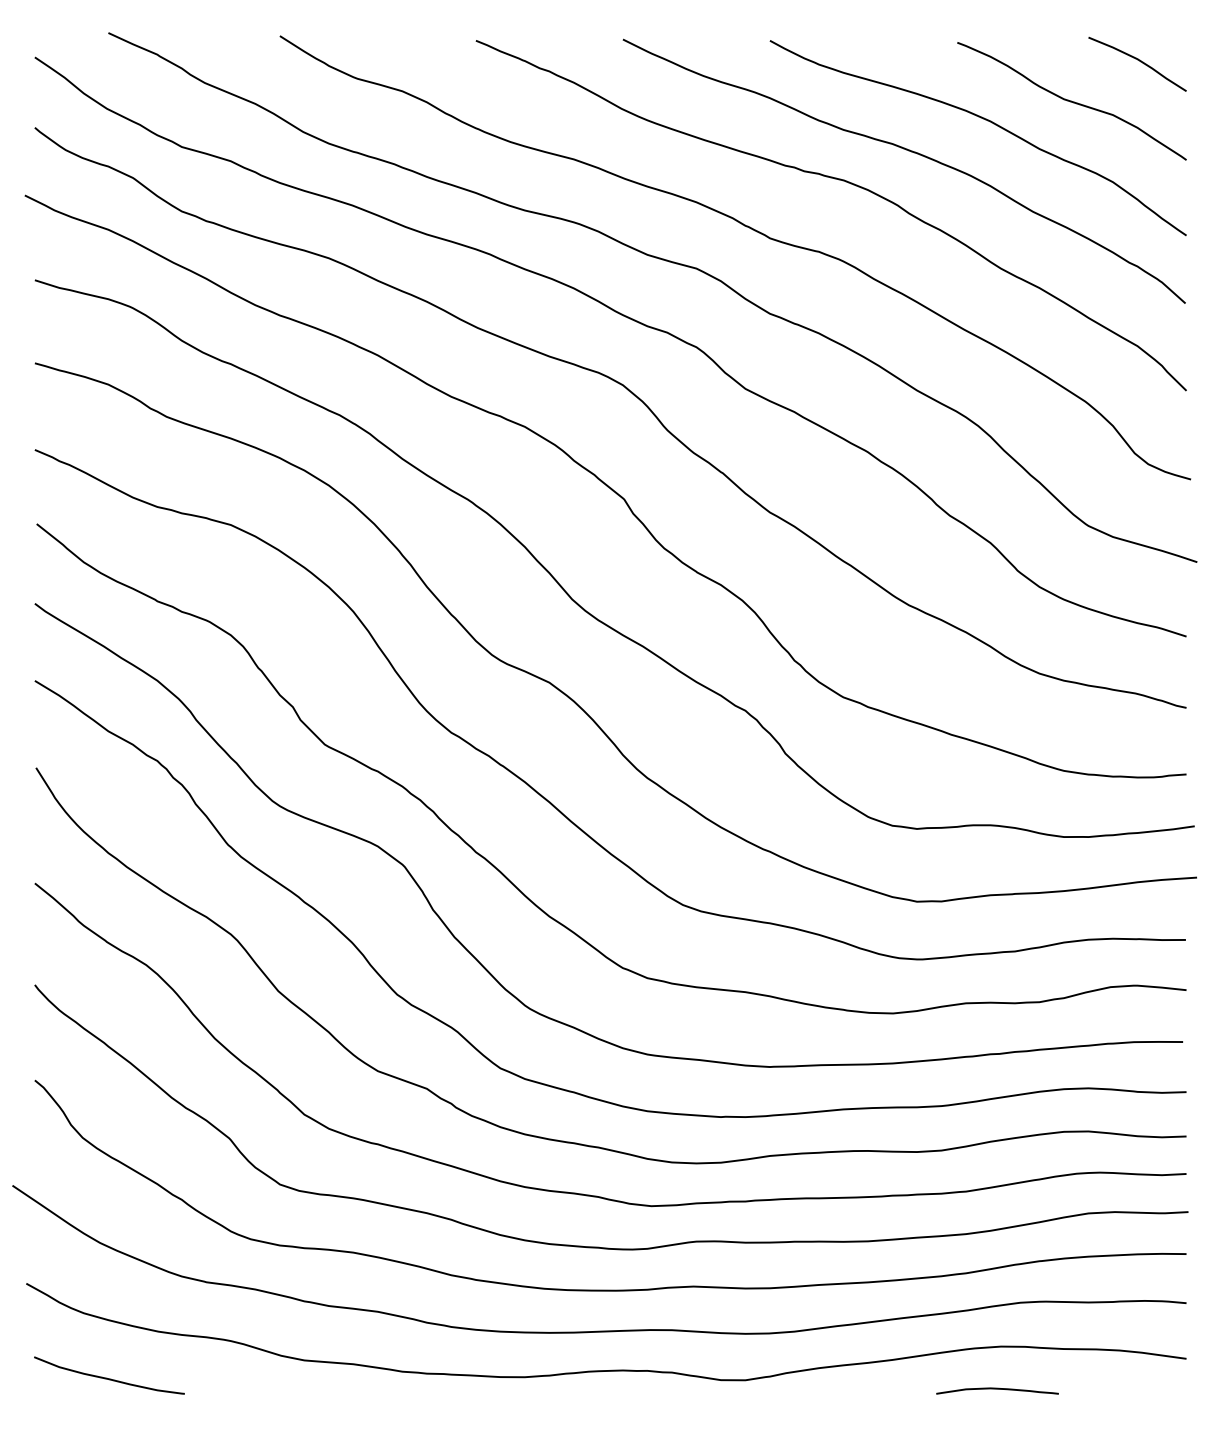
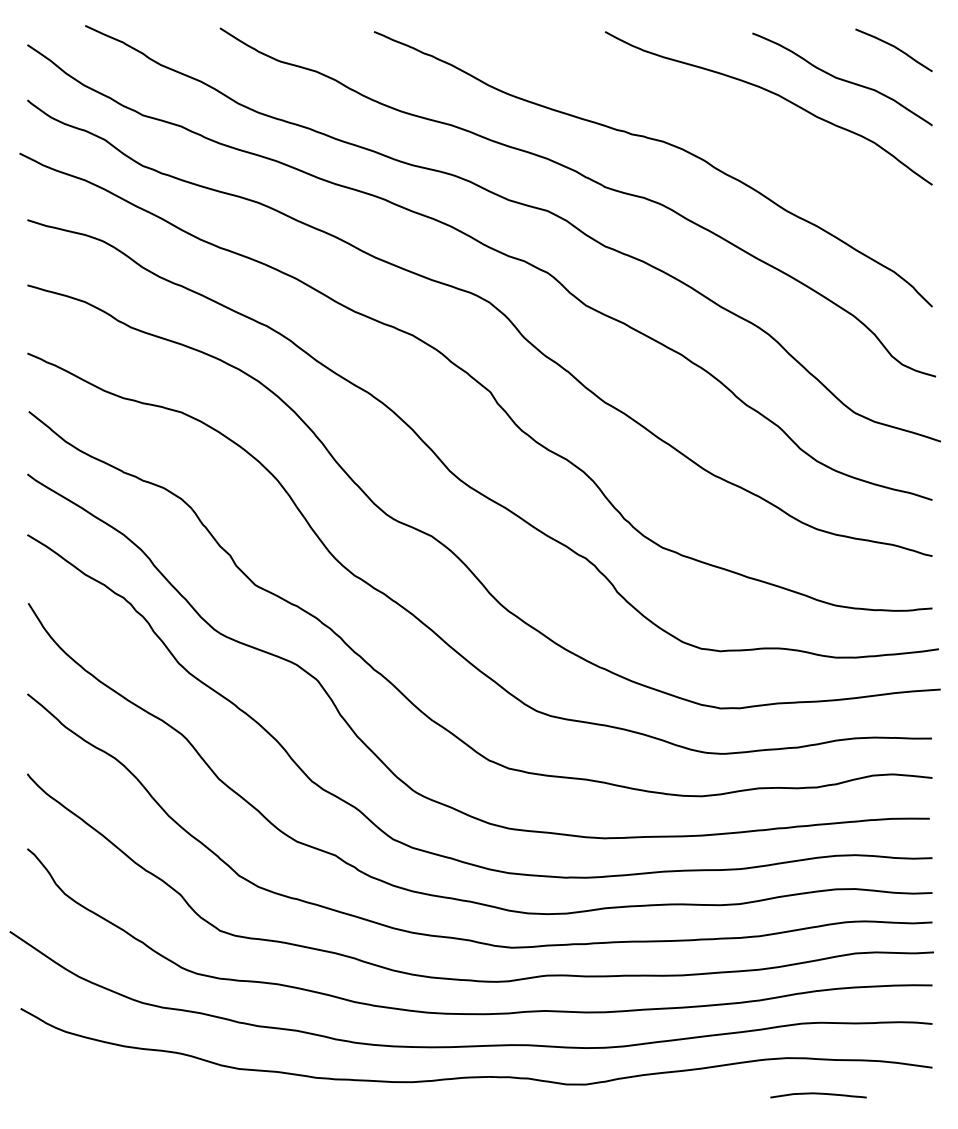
curve: (908, 151) -> (713, 118), removed
curve: (109, 1378) -> (86, 1083), removed
curve: (997, 1389) -> (818, 1094), moved

